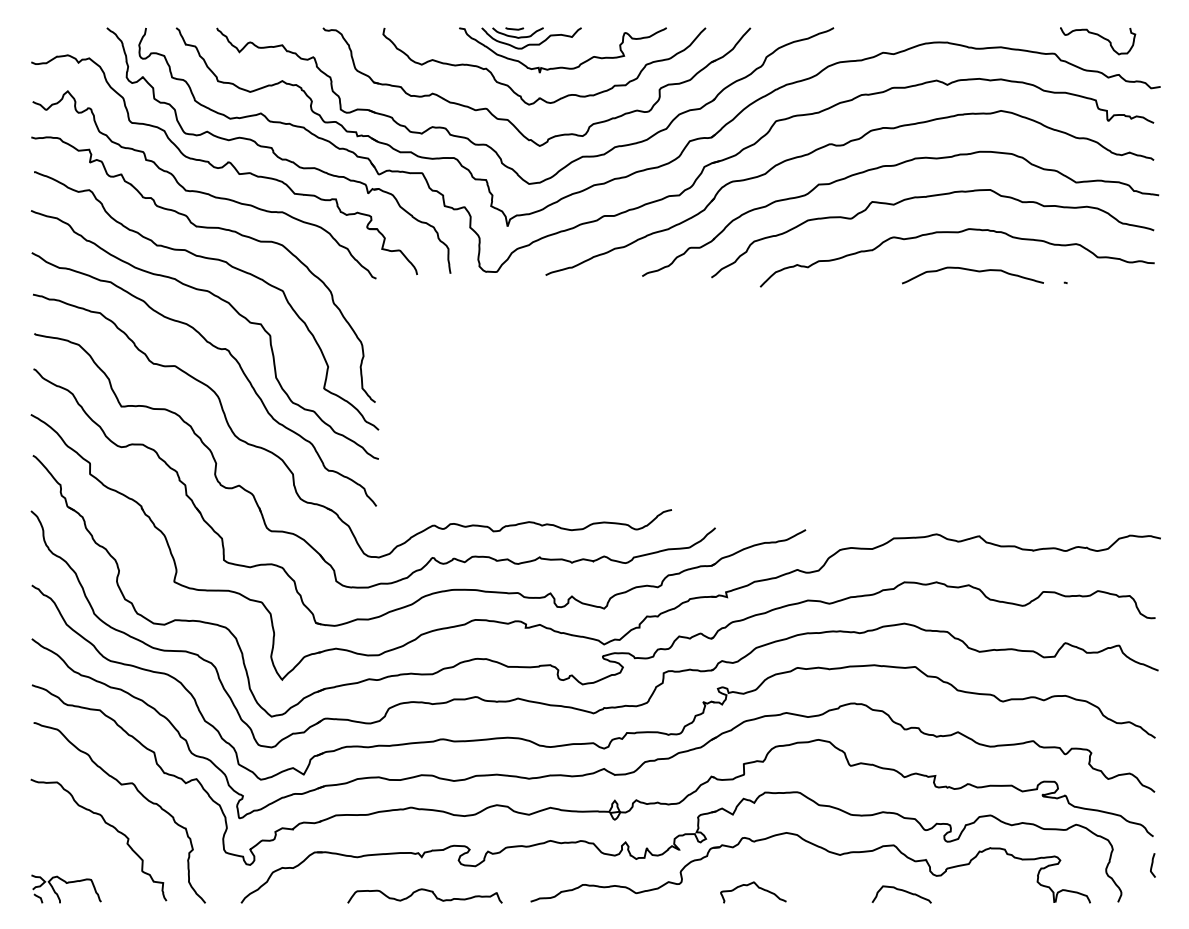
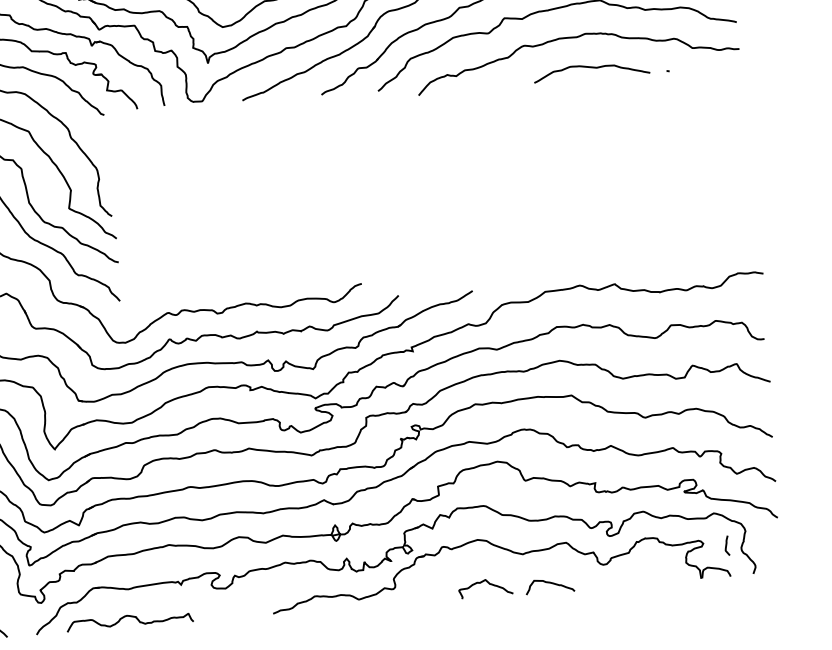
curve: (1152, 865) -> (726, 545), moved
curve: (757, 887) -> (488, 583), moved
curve: (426, 891) -> (130, 617), moved
curve: (902, 891) -> (550, 583), moved

